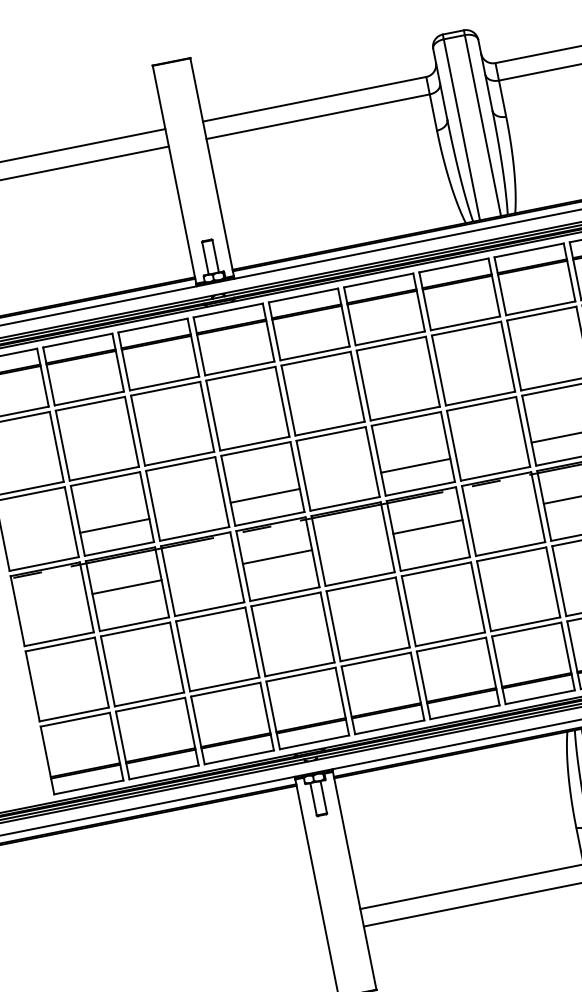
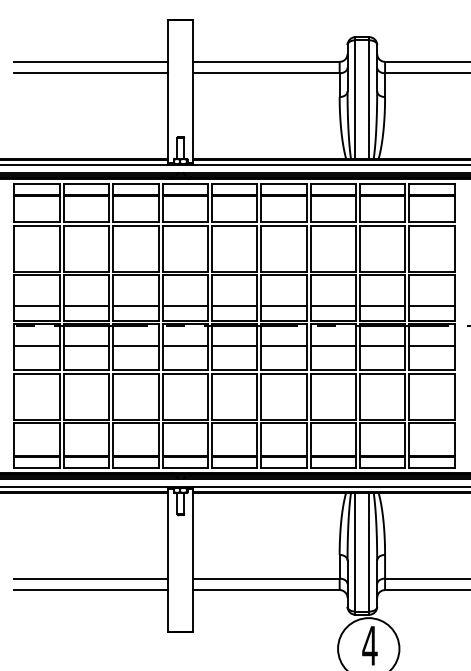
line: (491, 450) -> (333, 305), added
line: (340, 480) -> (234, 305), added
line: (189, 510) -> (135, 305), added
line: (503, 512) -> (333, 346), added
line: (38, 540) -> (36, 305), added
line: (352, 542) -> (234, 346), added
line: (201, 572) -> (135, 346), added
line: (51, 603) -> (36, 346), added
line: (205, 939) -> (91, 578), added
line: (209, 958) -> (91, 590), added

